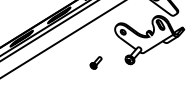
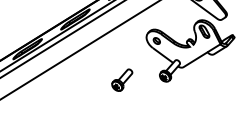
part: (96, 62) -> (122, 79), size x1.43

